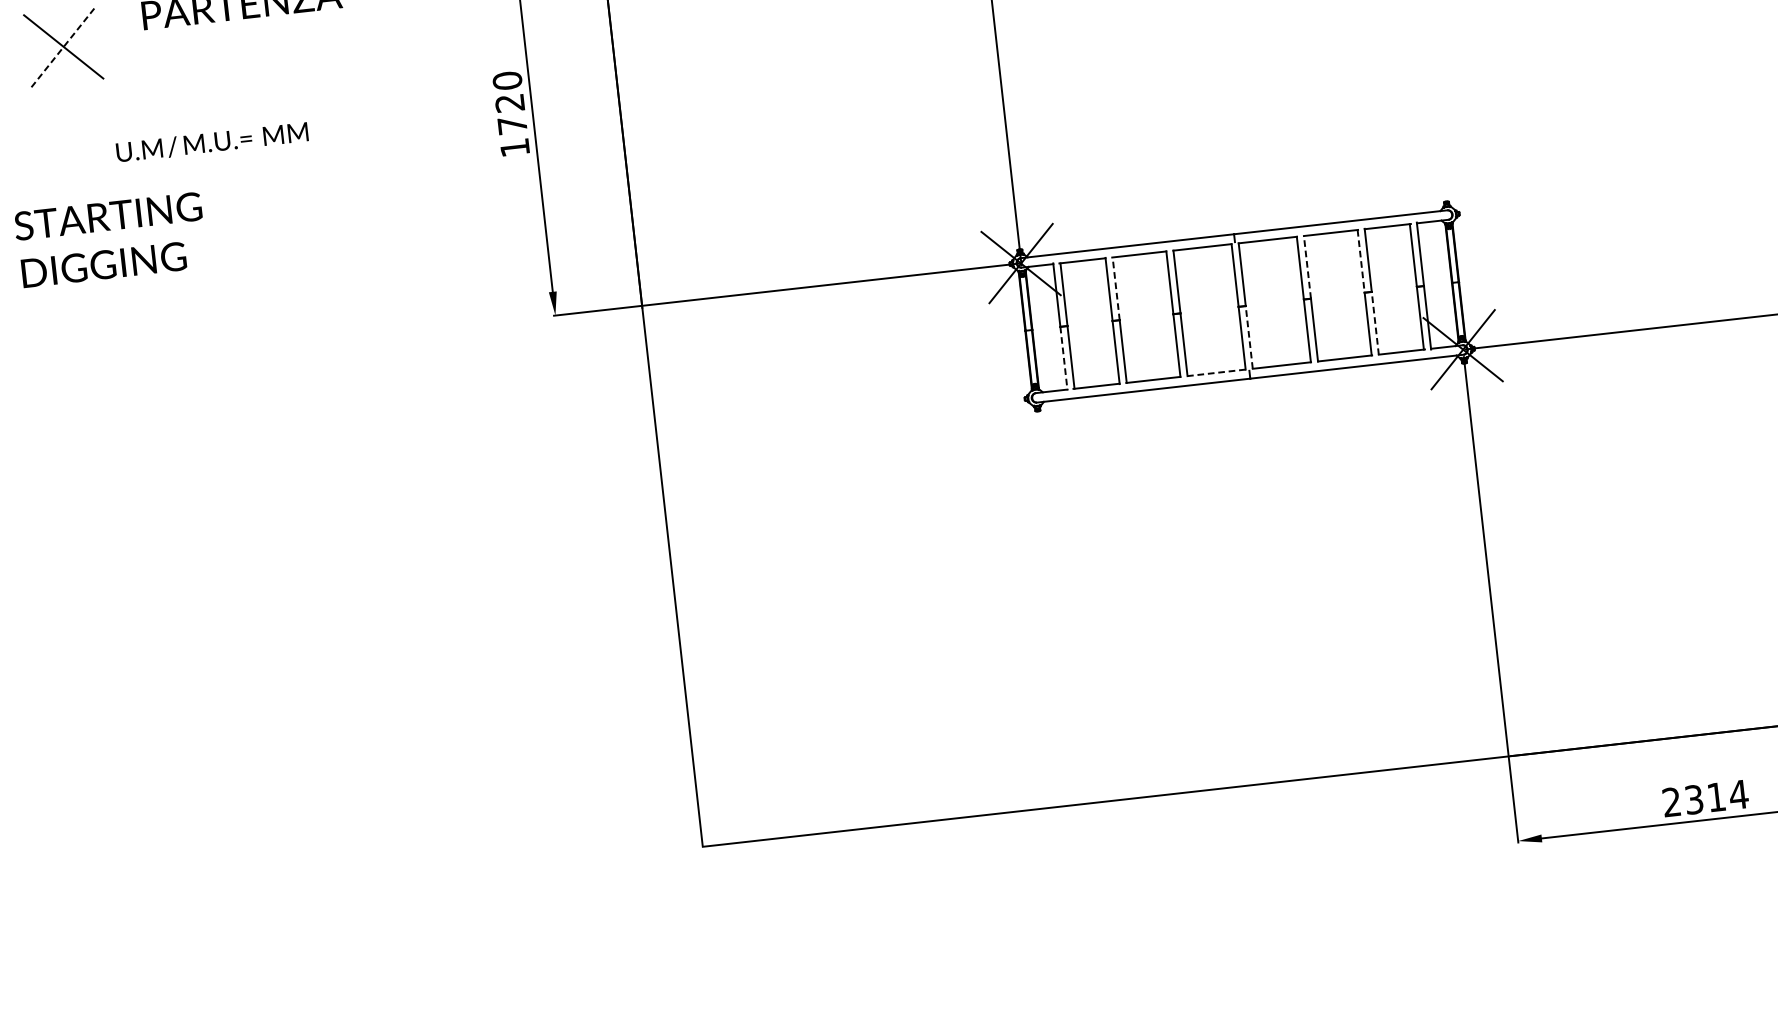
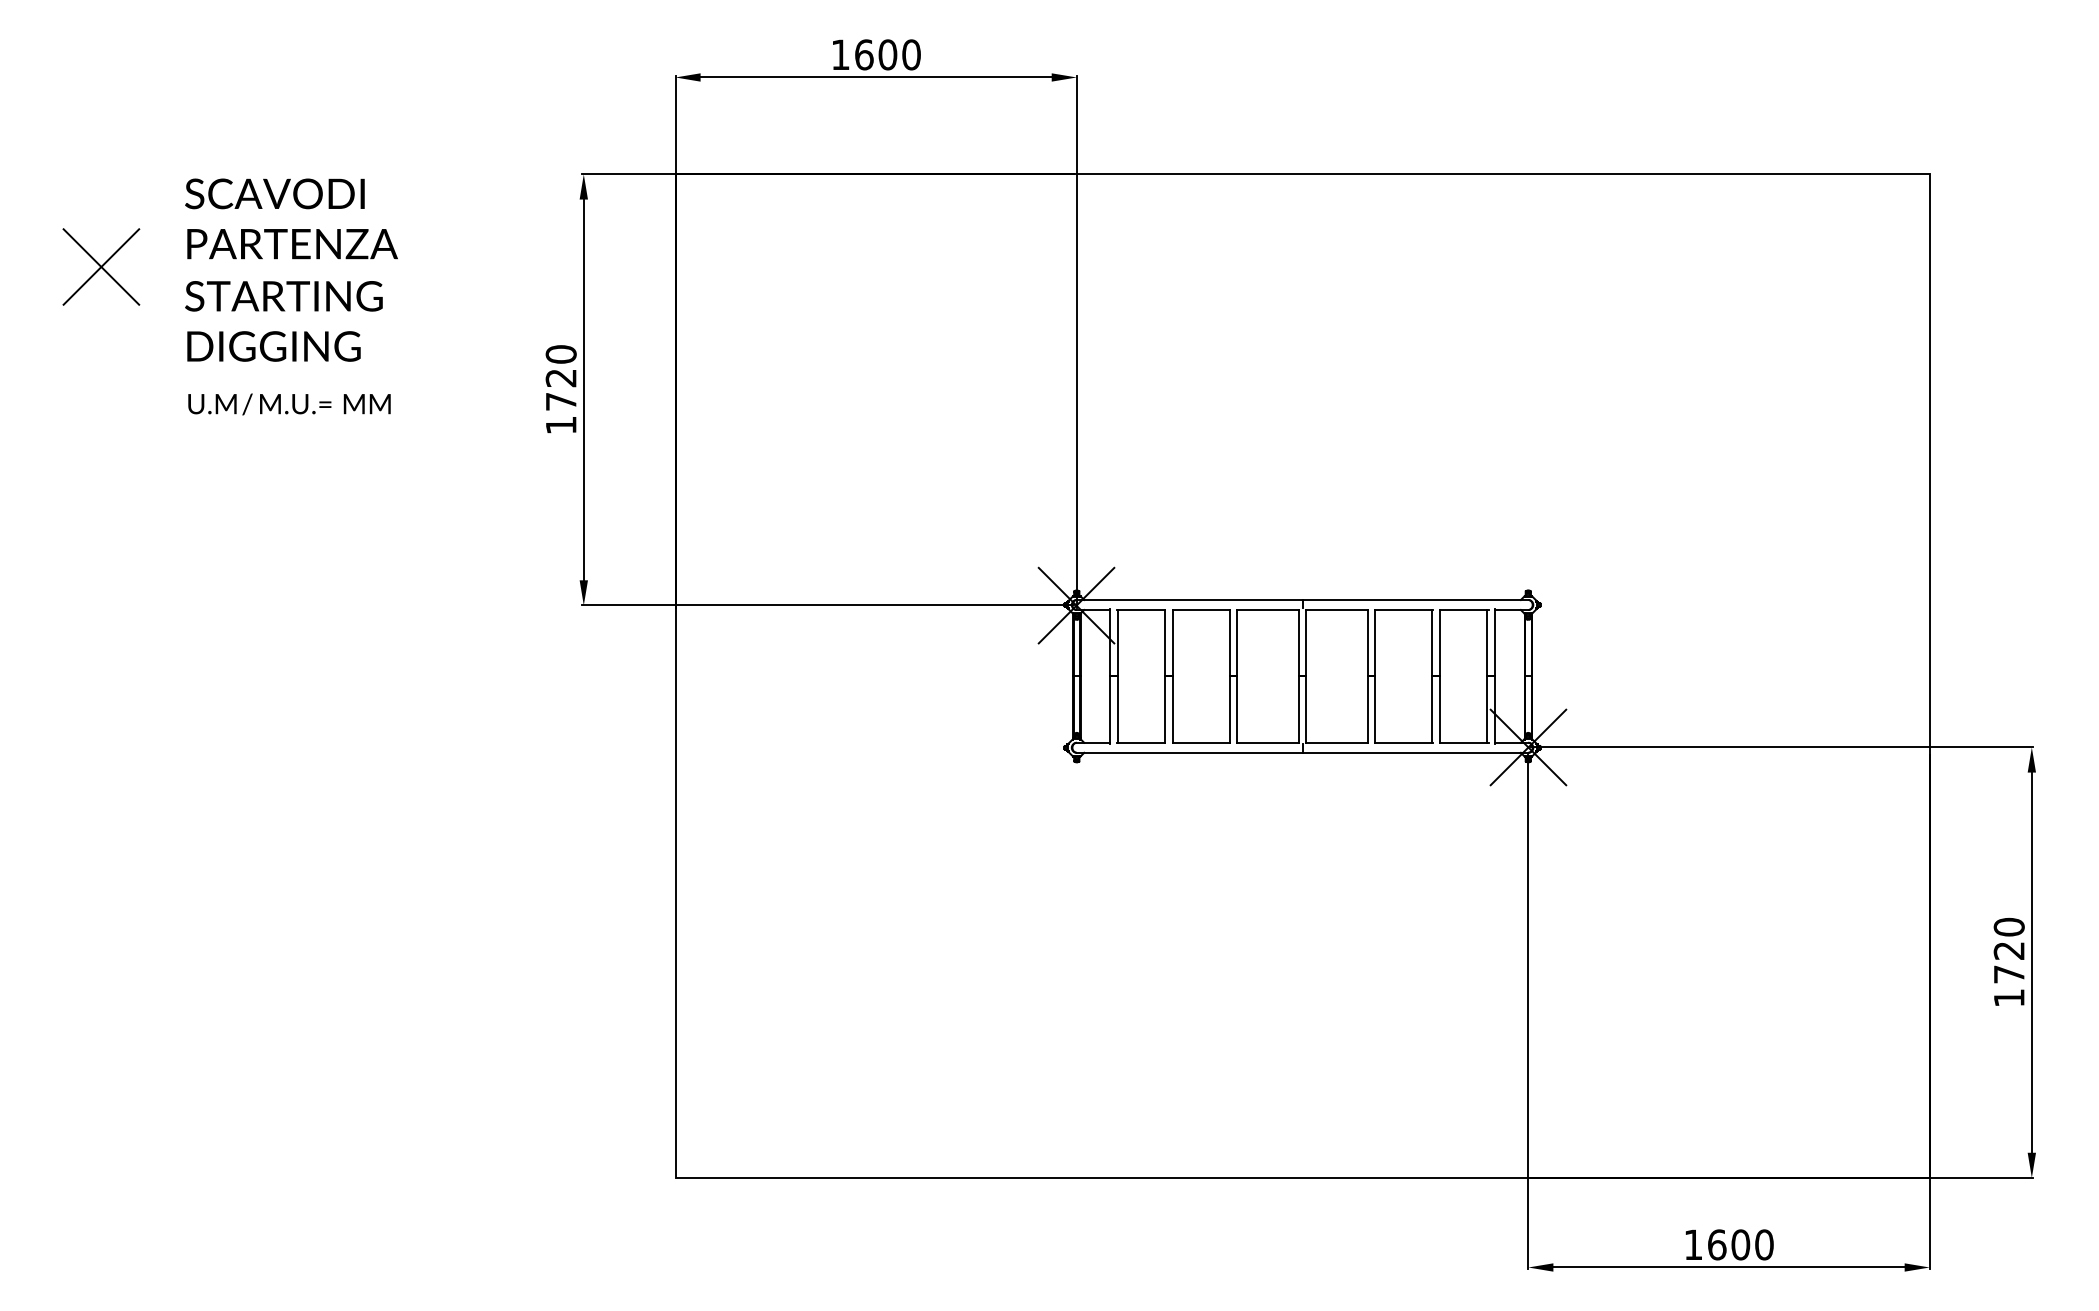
line: (63, 46) -> (101, 266), dashed -> solid
text: (212, 142) -> (289, 404), moved
text: (110, 240) -> (283, 321), moved
line: (1361, 261) -> (1432, 643), dashed -> solid
line: (1307, 266) -> (1375, 642), dashed -> solid
line: (1115, 288) -> (1172, 642), dashed -> solid
line: (1375, 323) -> (1439, 709), dashed -> solid
line: (1249, 337) -> (1306, 709), dashed -> solid
line: (1064, 358) -> (1110, 709), dashed -> solid
line: (1216, 372) -> (1267, 742), dashed -> solid
text: (1705, 798) -> (1729, 1244), 2314 -> 1600

